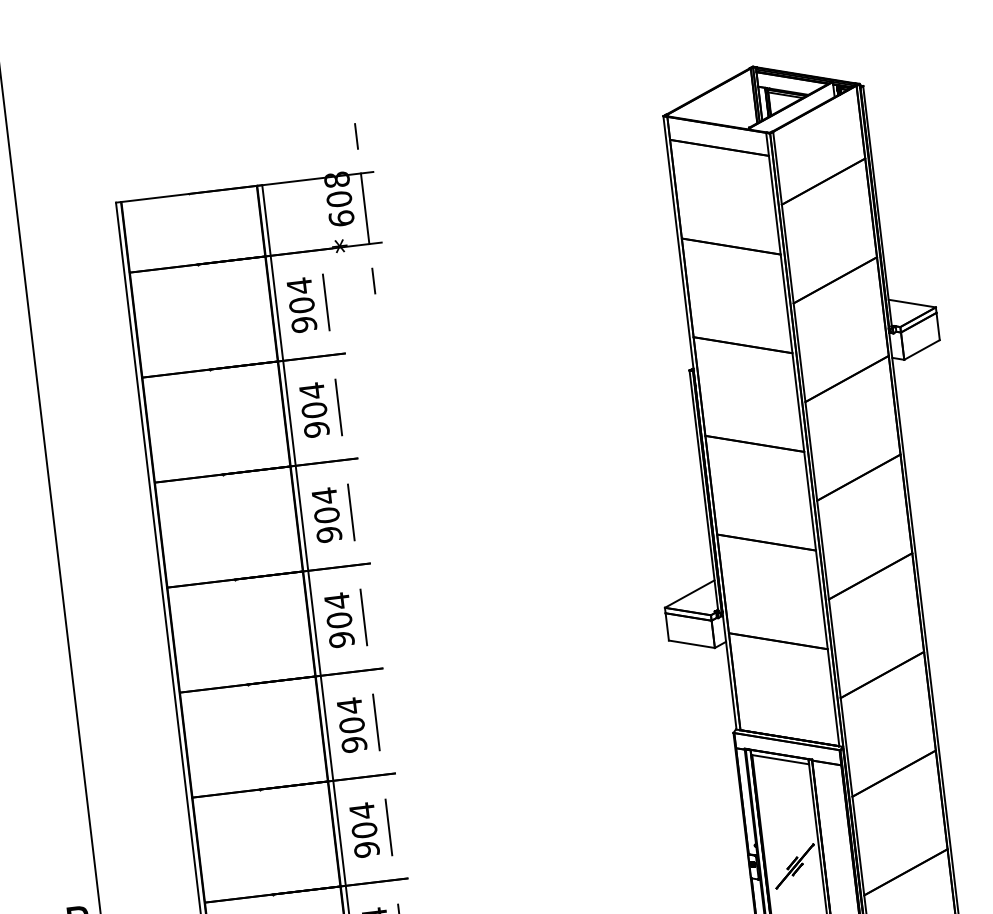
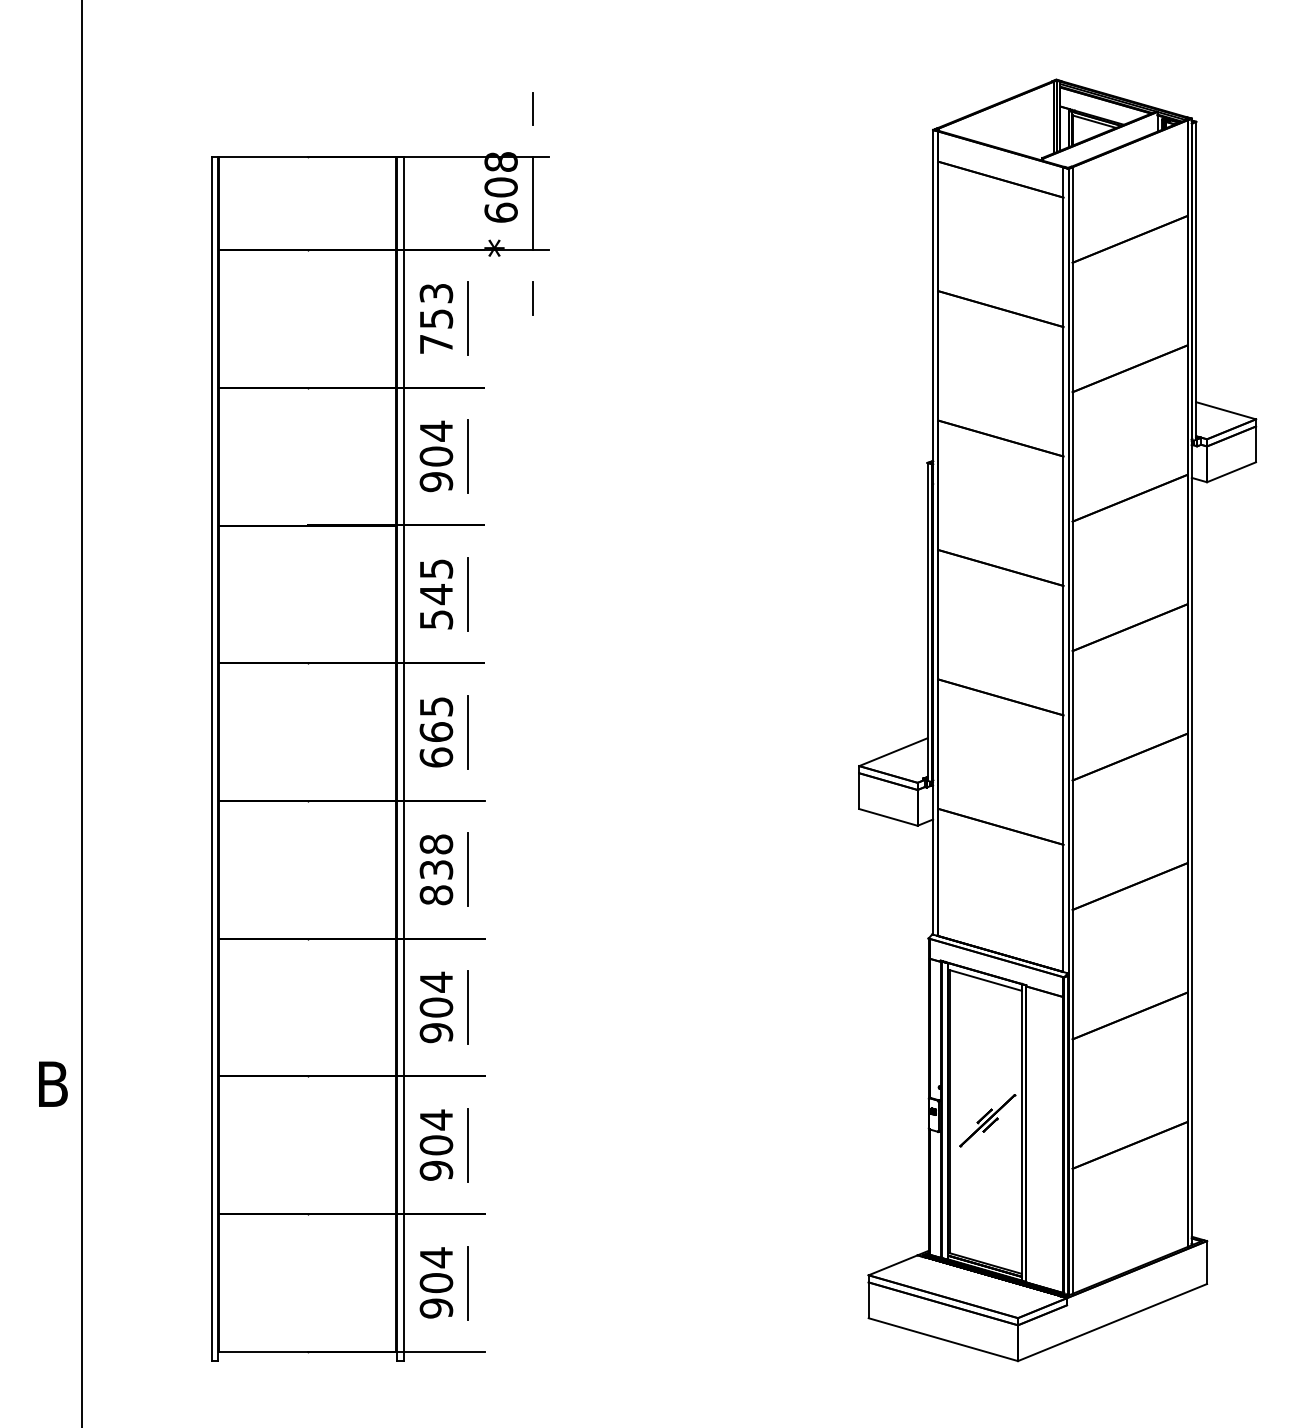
text: (301, 305) -> (436, 318), 904 -> 753
text: (326, 514) -> (436, 593), 904 -> 545
text: (339, 619) -> (436, 731), 904 -> 665
text: (352, 725) -> (436, 869), 904 -> 838

